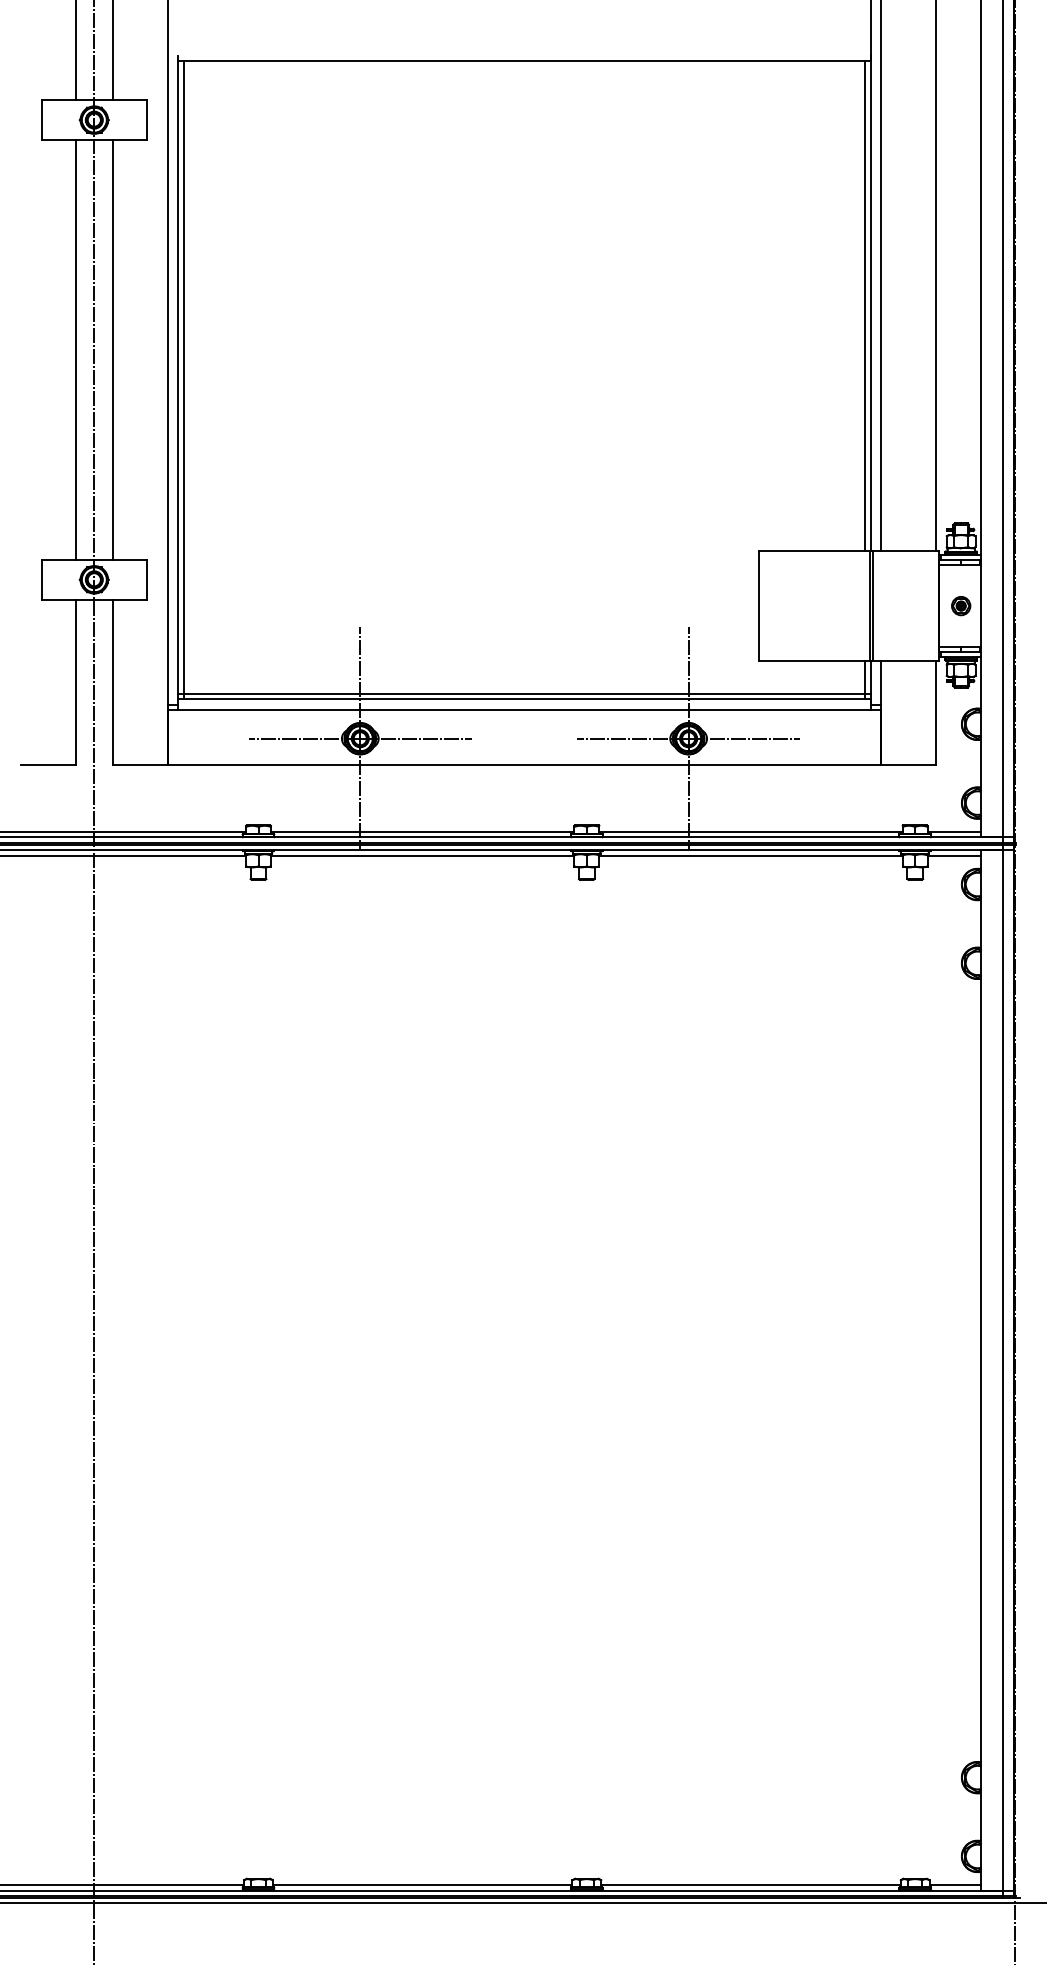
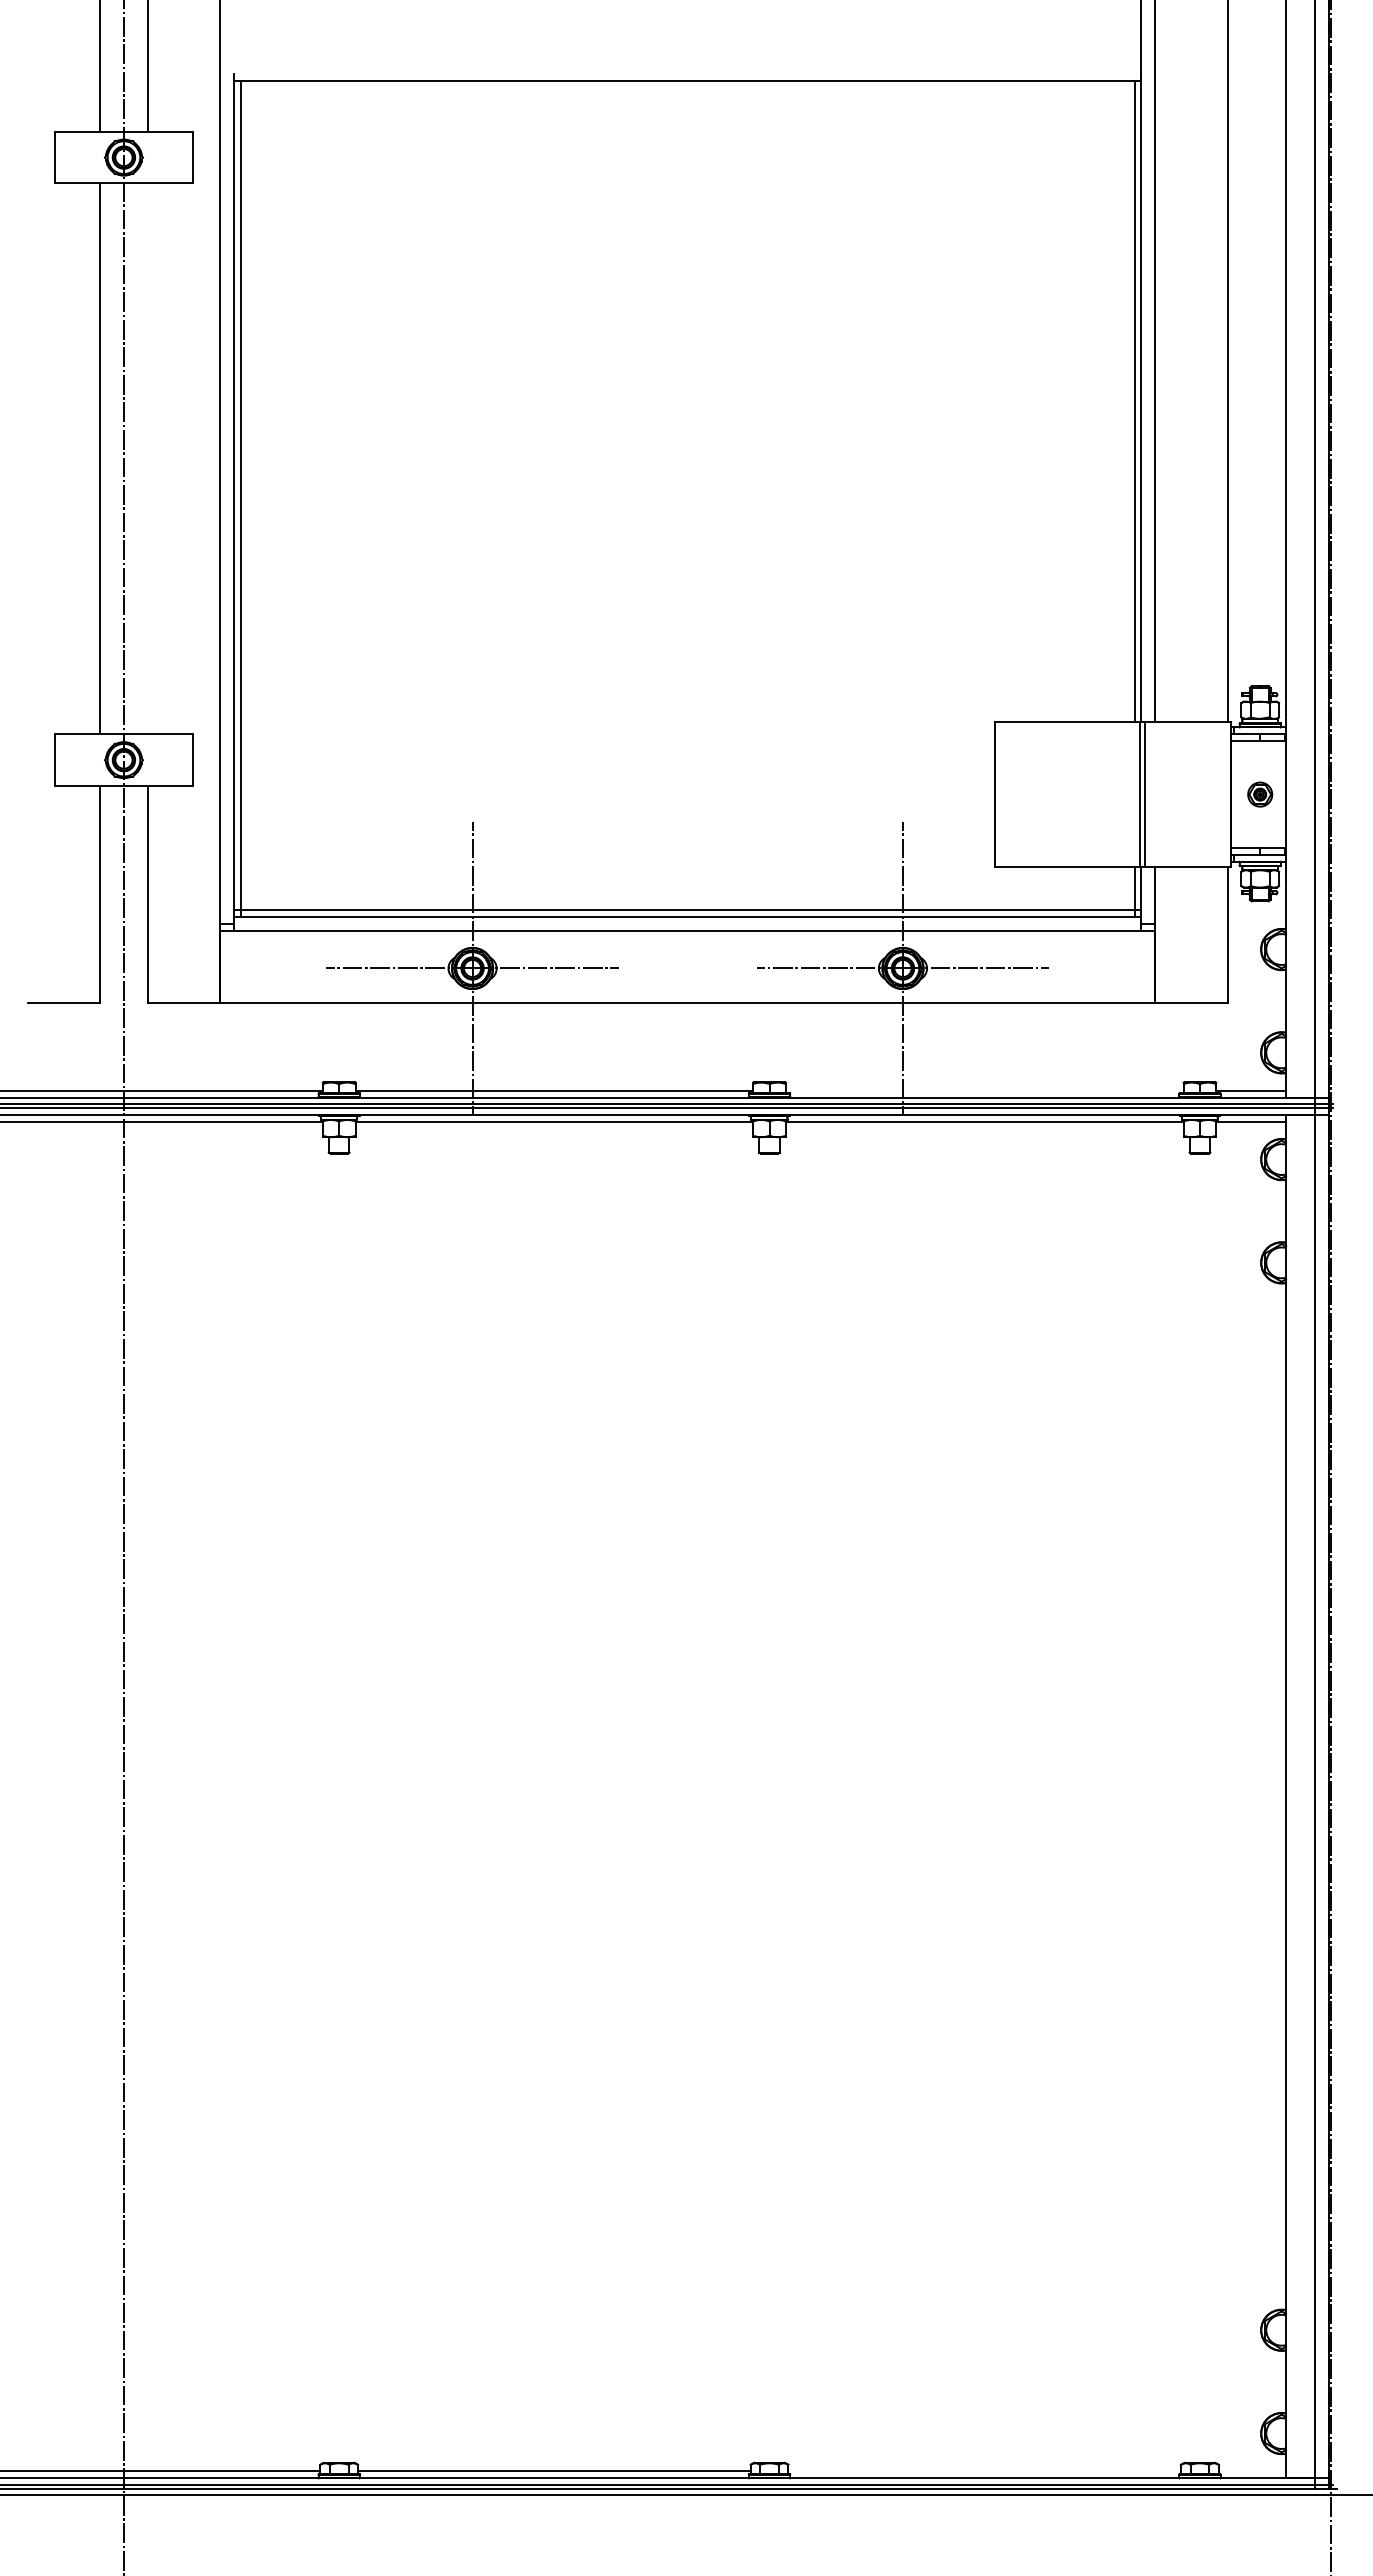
line: (113, 349) -> (148, 458), removed
line: (750, 831) -> (984, 1090), removed
line: (750, 1885) -> (984, 2471), removed
line: (955, 1885) -> (1252, 2471), removed

